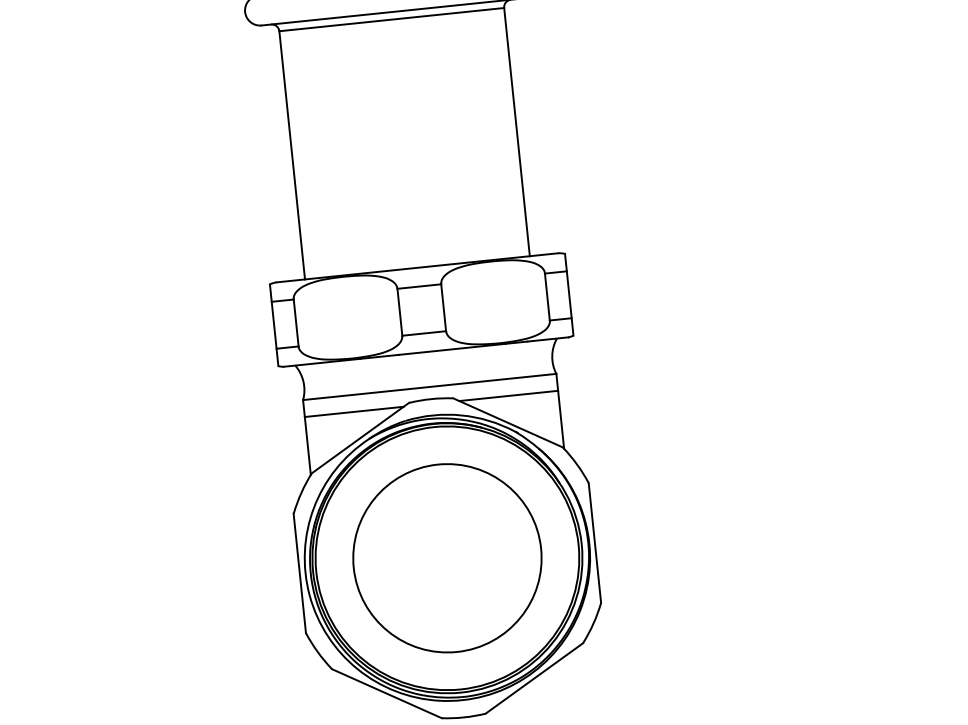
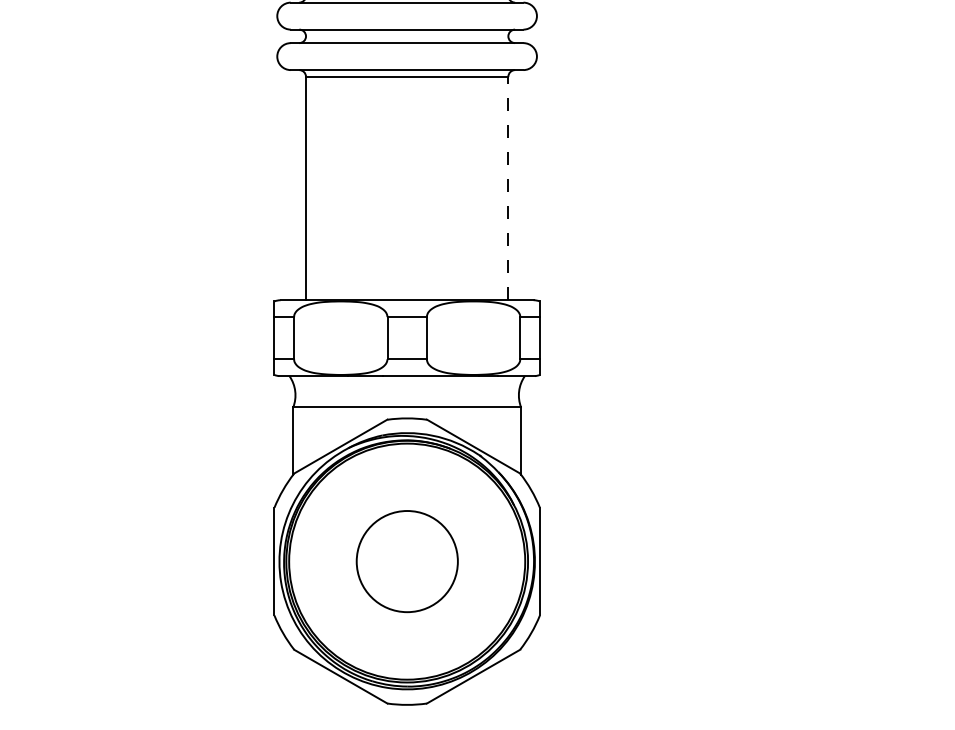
line: (517, 132) -> (508, 188), solid -> dashed
line: (508, 395) -> (476, 422), removed
line: (354, 411) -> (337, 422), removed
circle: (447, 558) -> (407, 561), size x0.6

